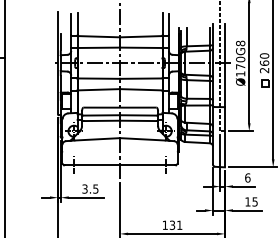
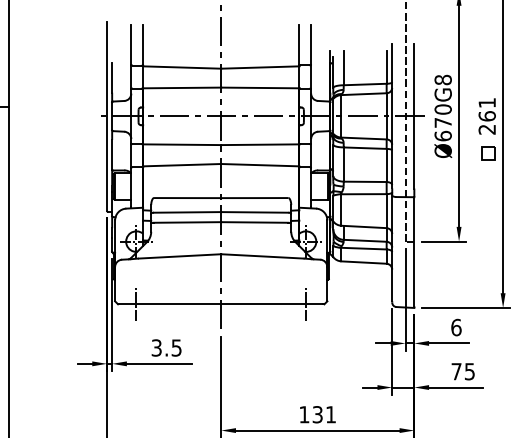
text: (264, 55) -> (487, 102), 260 -> 261
text: (240, 73) -> (442, 135), Ø170G8 -> Ø670G8
text: (247, 201) -> (455, 370), 15 -> 75

